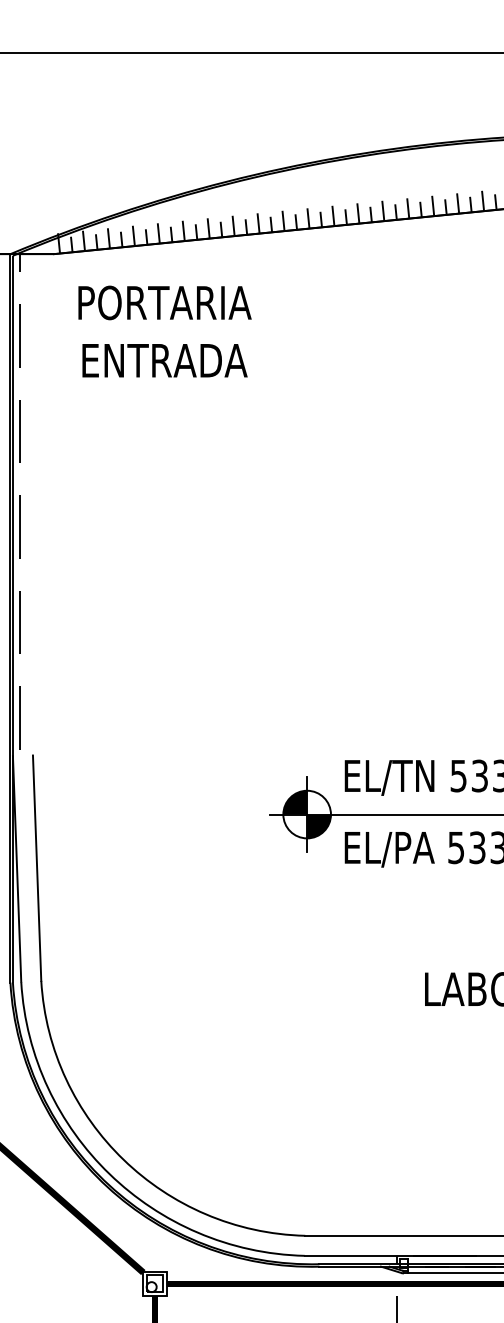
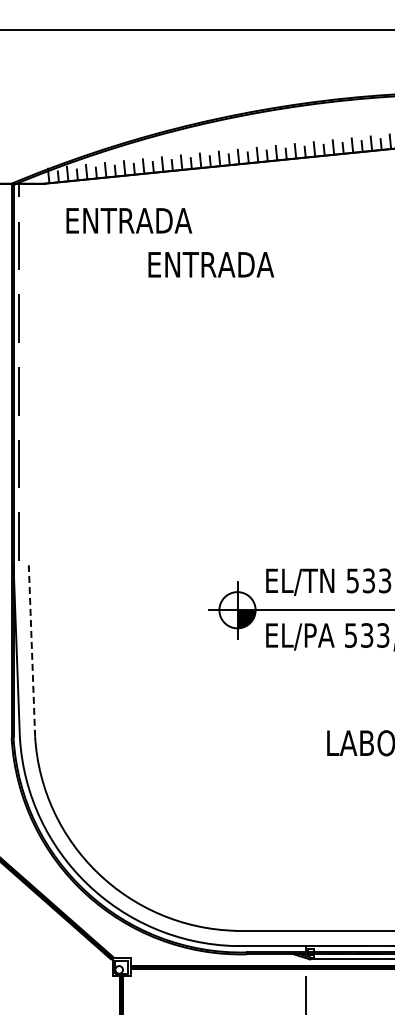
text: (165, 302) -> (129, 220), PORTARIA -> ENTRADA
text: (165, 360) -> (211, 264), moved
fill: (295, 803) -> (228, 601), removed
line: (36, 868) -> (31, 651), solid -> dashed

